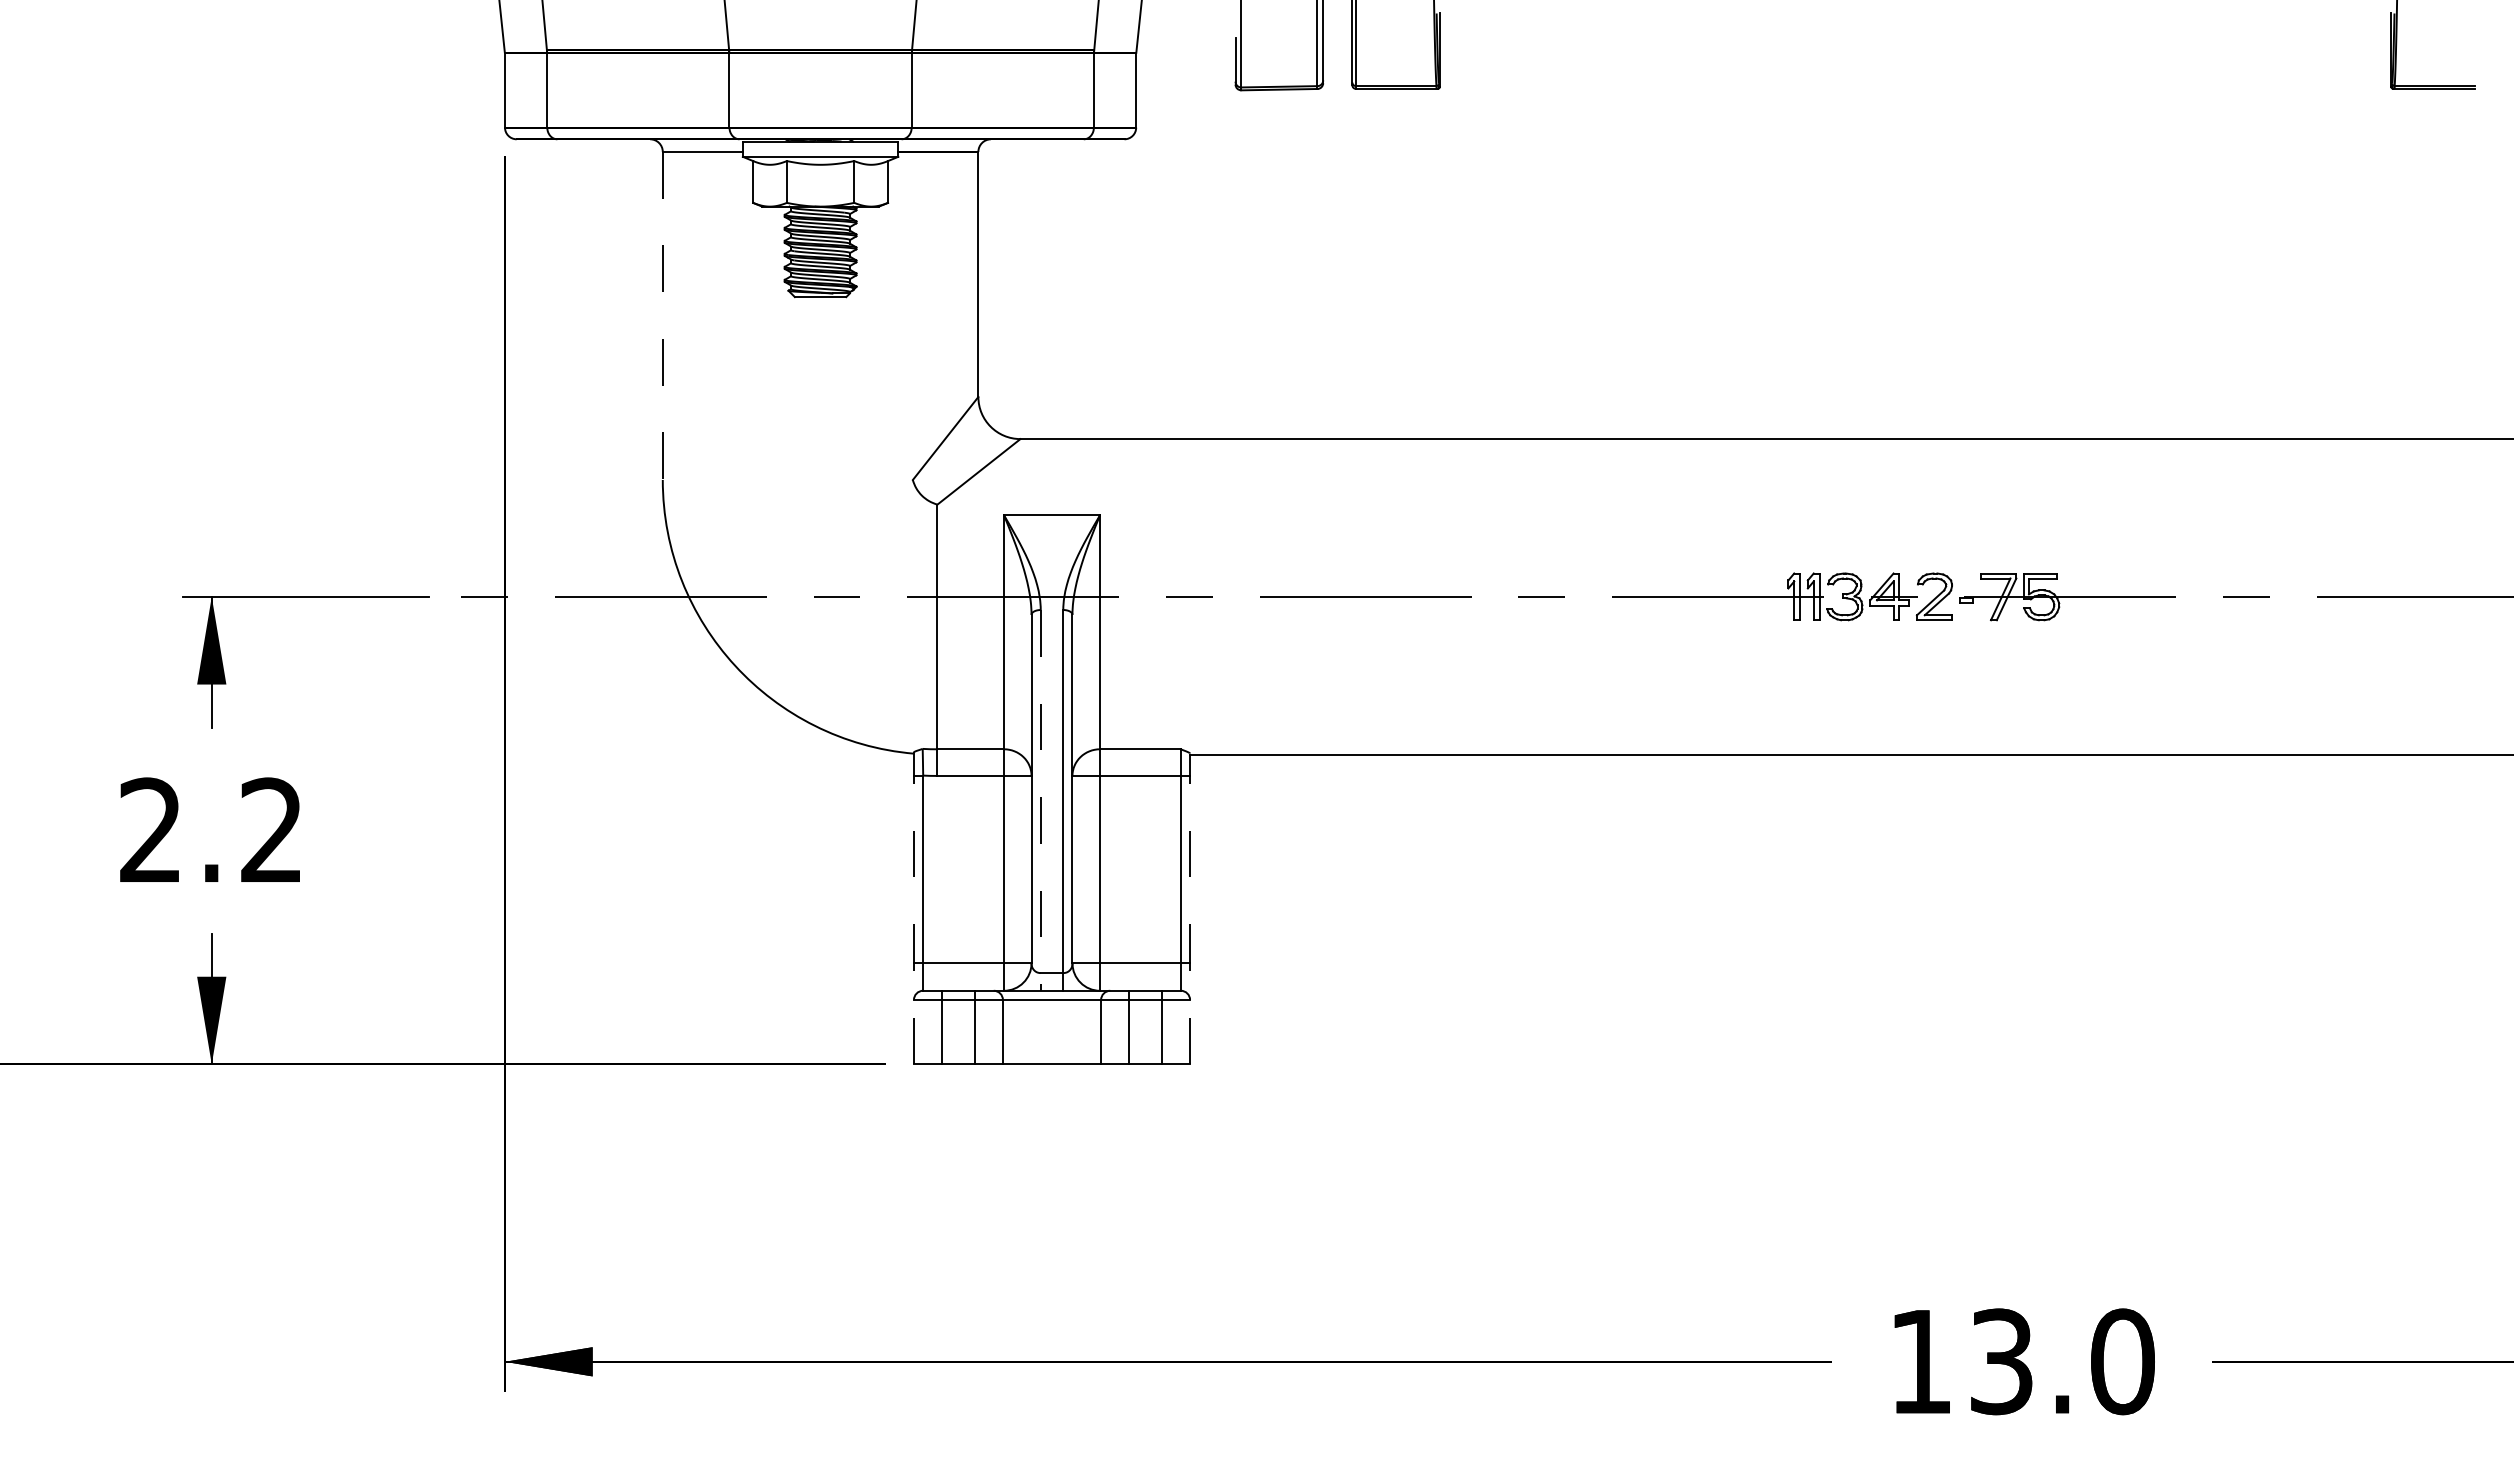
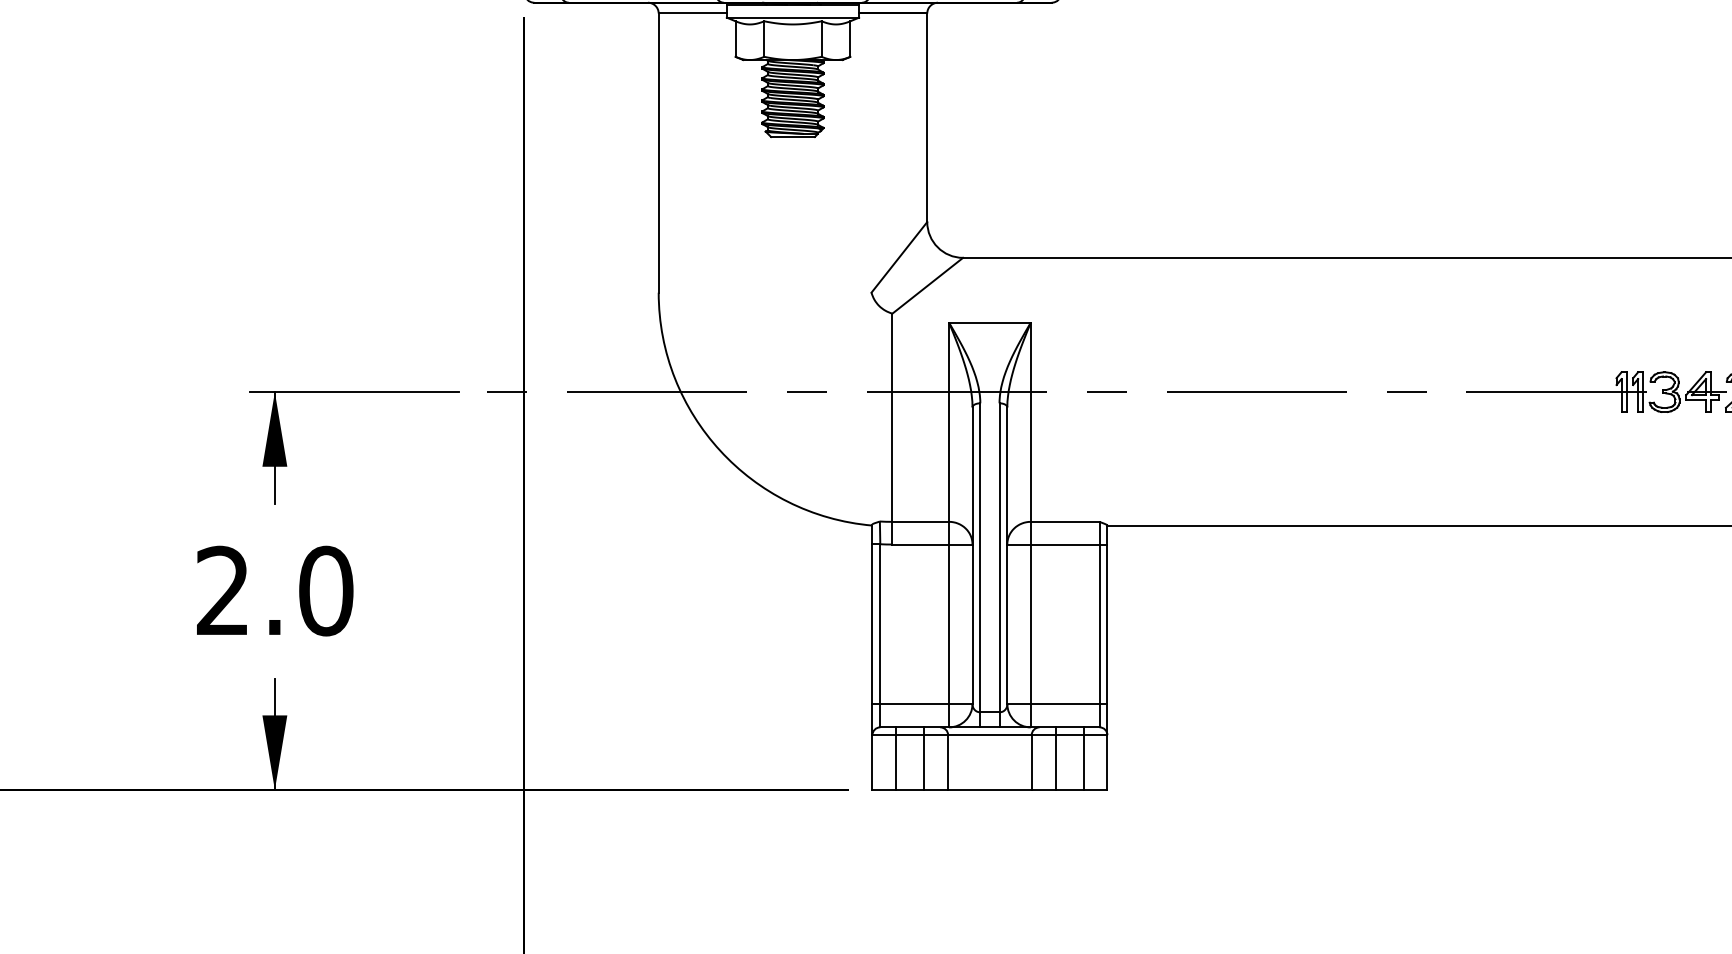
line: (662, 316) -> (658, 153), dashed -> solid
line: (1040, 800) -> (980, 565), dashed -> solid
text: (272, 830) -> (326, 590), 2.2 -> 2.0
line: (913, 908) -> (872, 657), dashed -> solid
line: (1190, 908) -> (1107, 657), dashed -> solid

